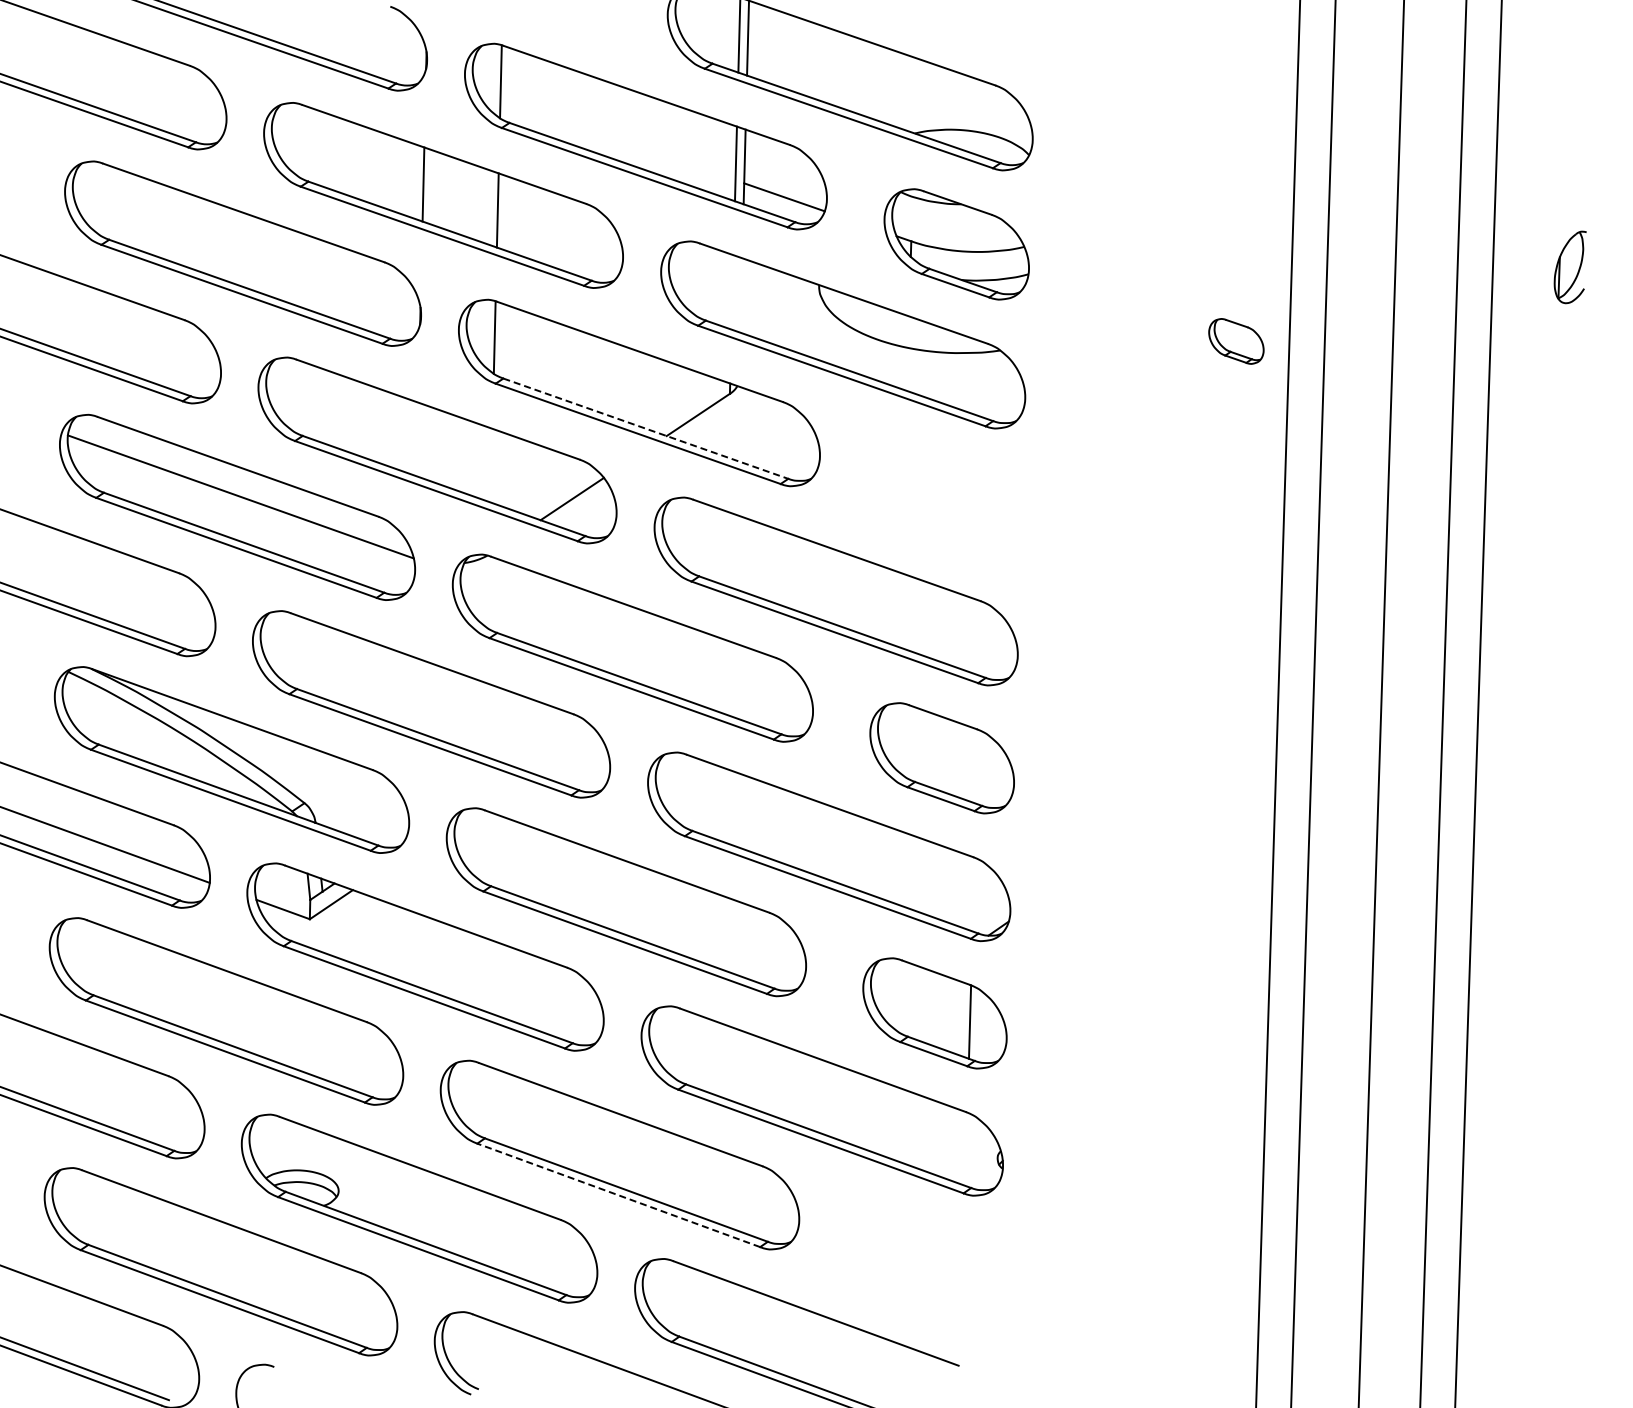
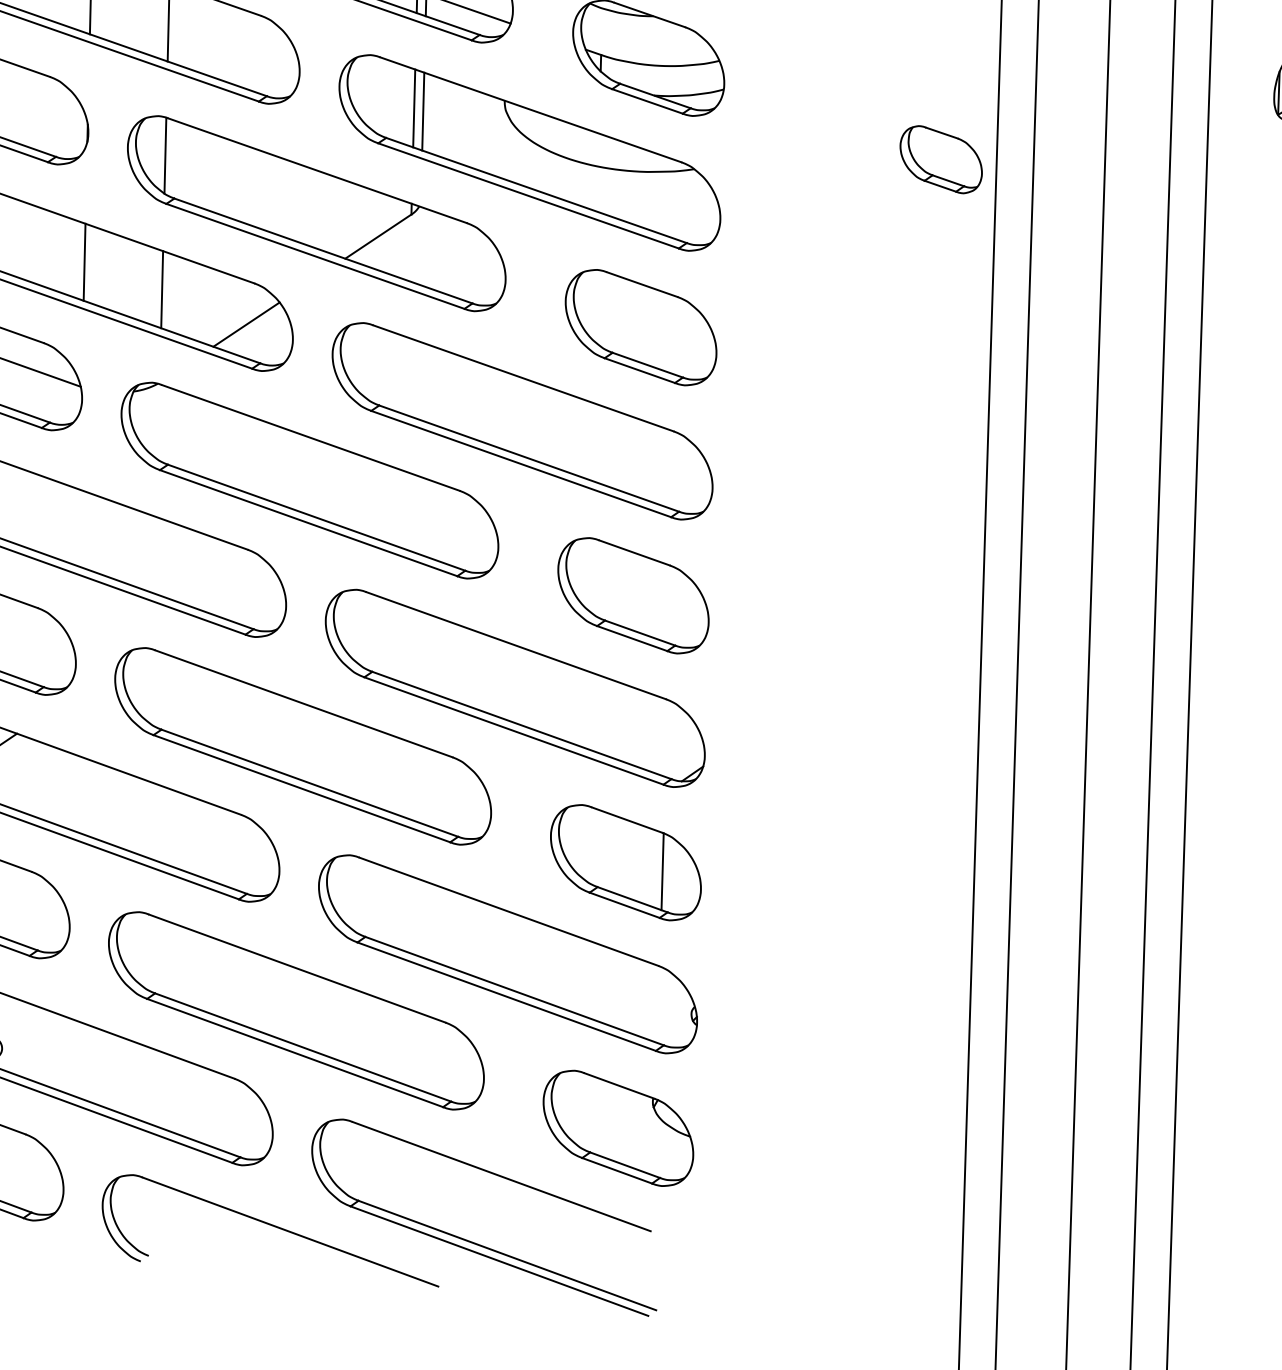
line: (732, 292) -> (414, 108), added
line: (741, 295) -> (423, 111), added
part: (1236, 341) -> (941, 159), size x1.43
line: (646, 428) -> (324, 250), dashed -> solid
line: (417, 439) -> (84, 262), added
line: (491, 465) -> (162, 289), added
part: (949, 501) -> (641, 327), added
line: (618, 1195) -> (294, 1053), dashed -> solid
part: (927, 1267) -> (618, 1128), added

